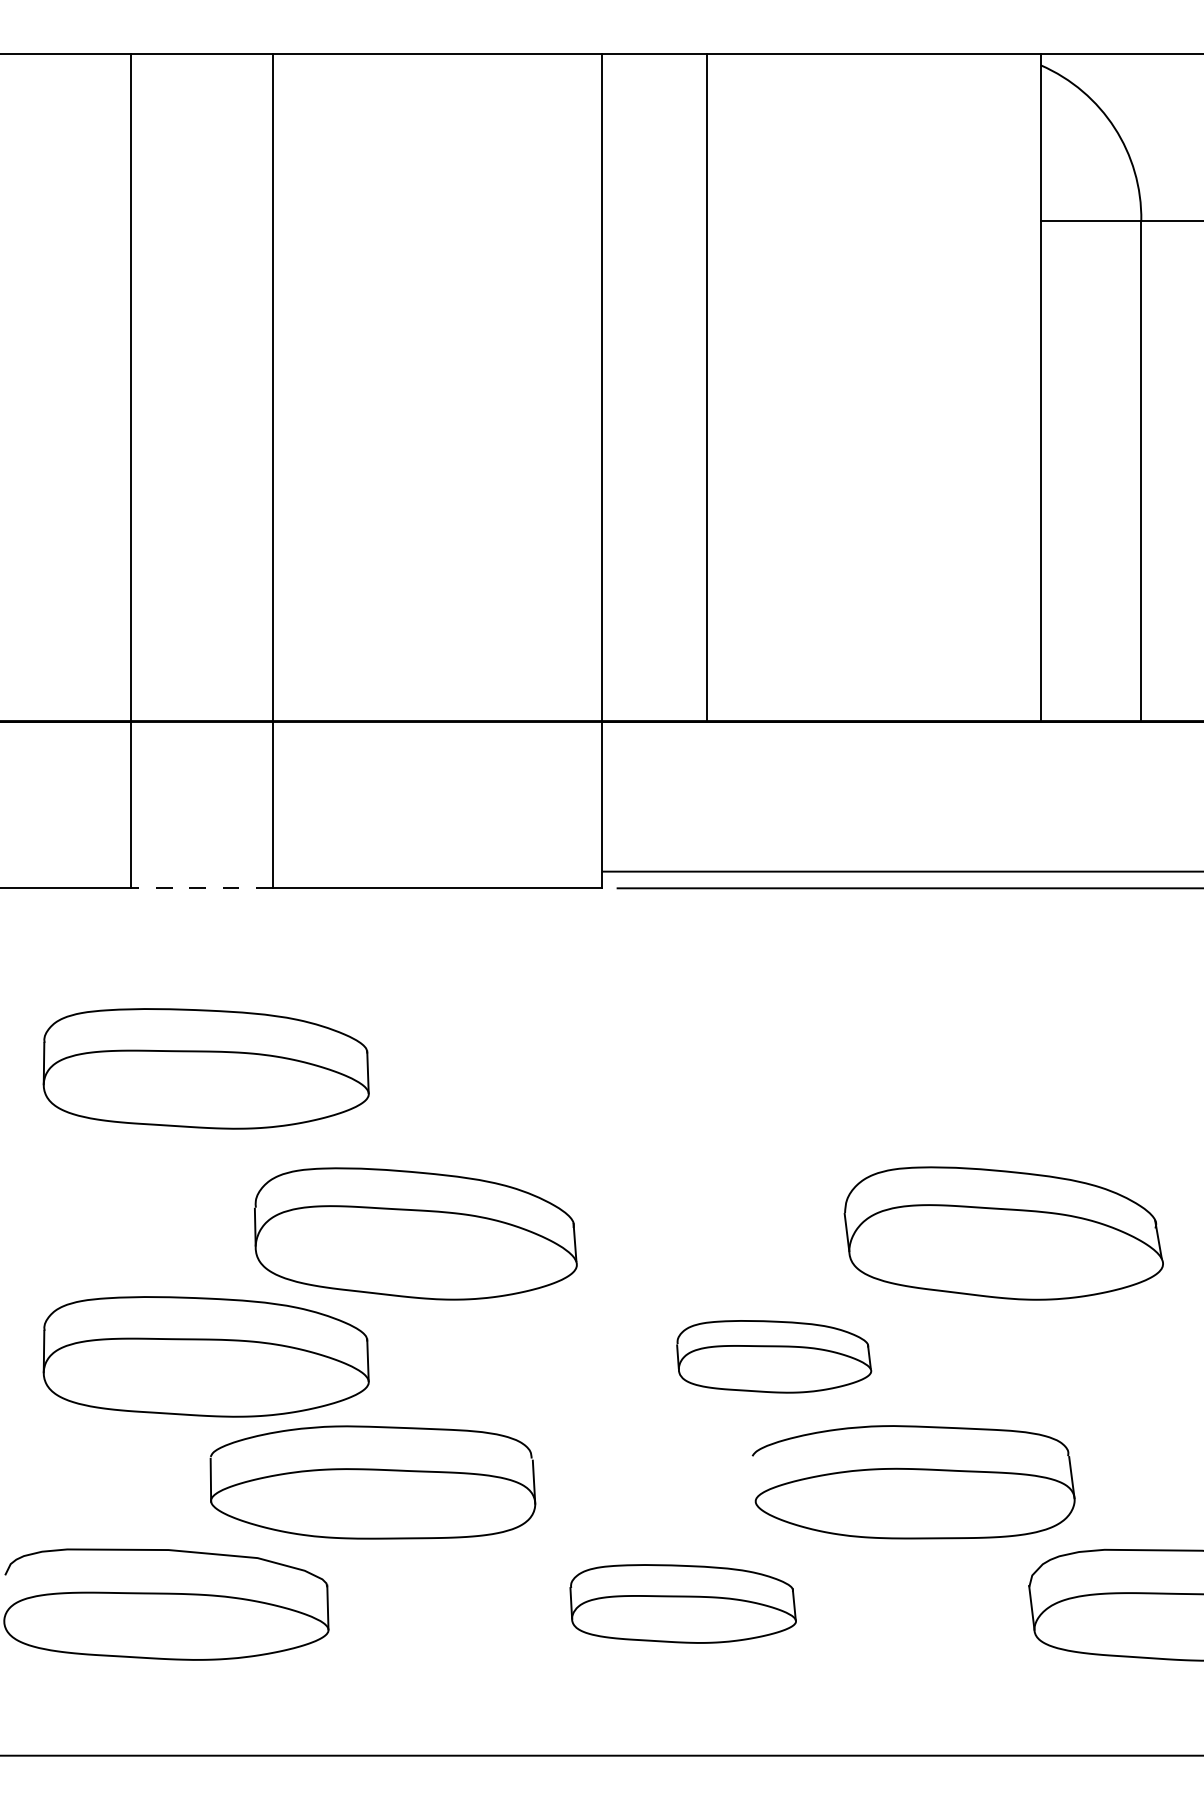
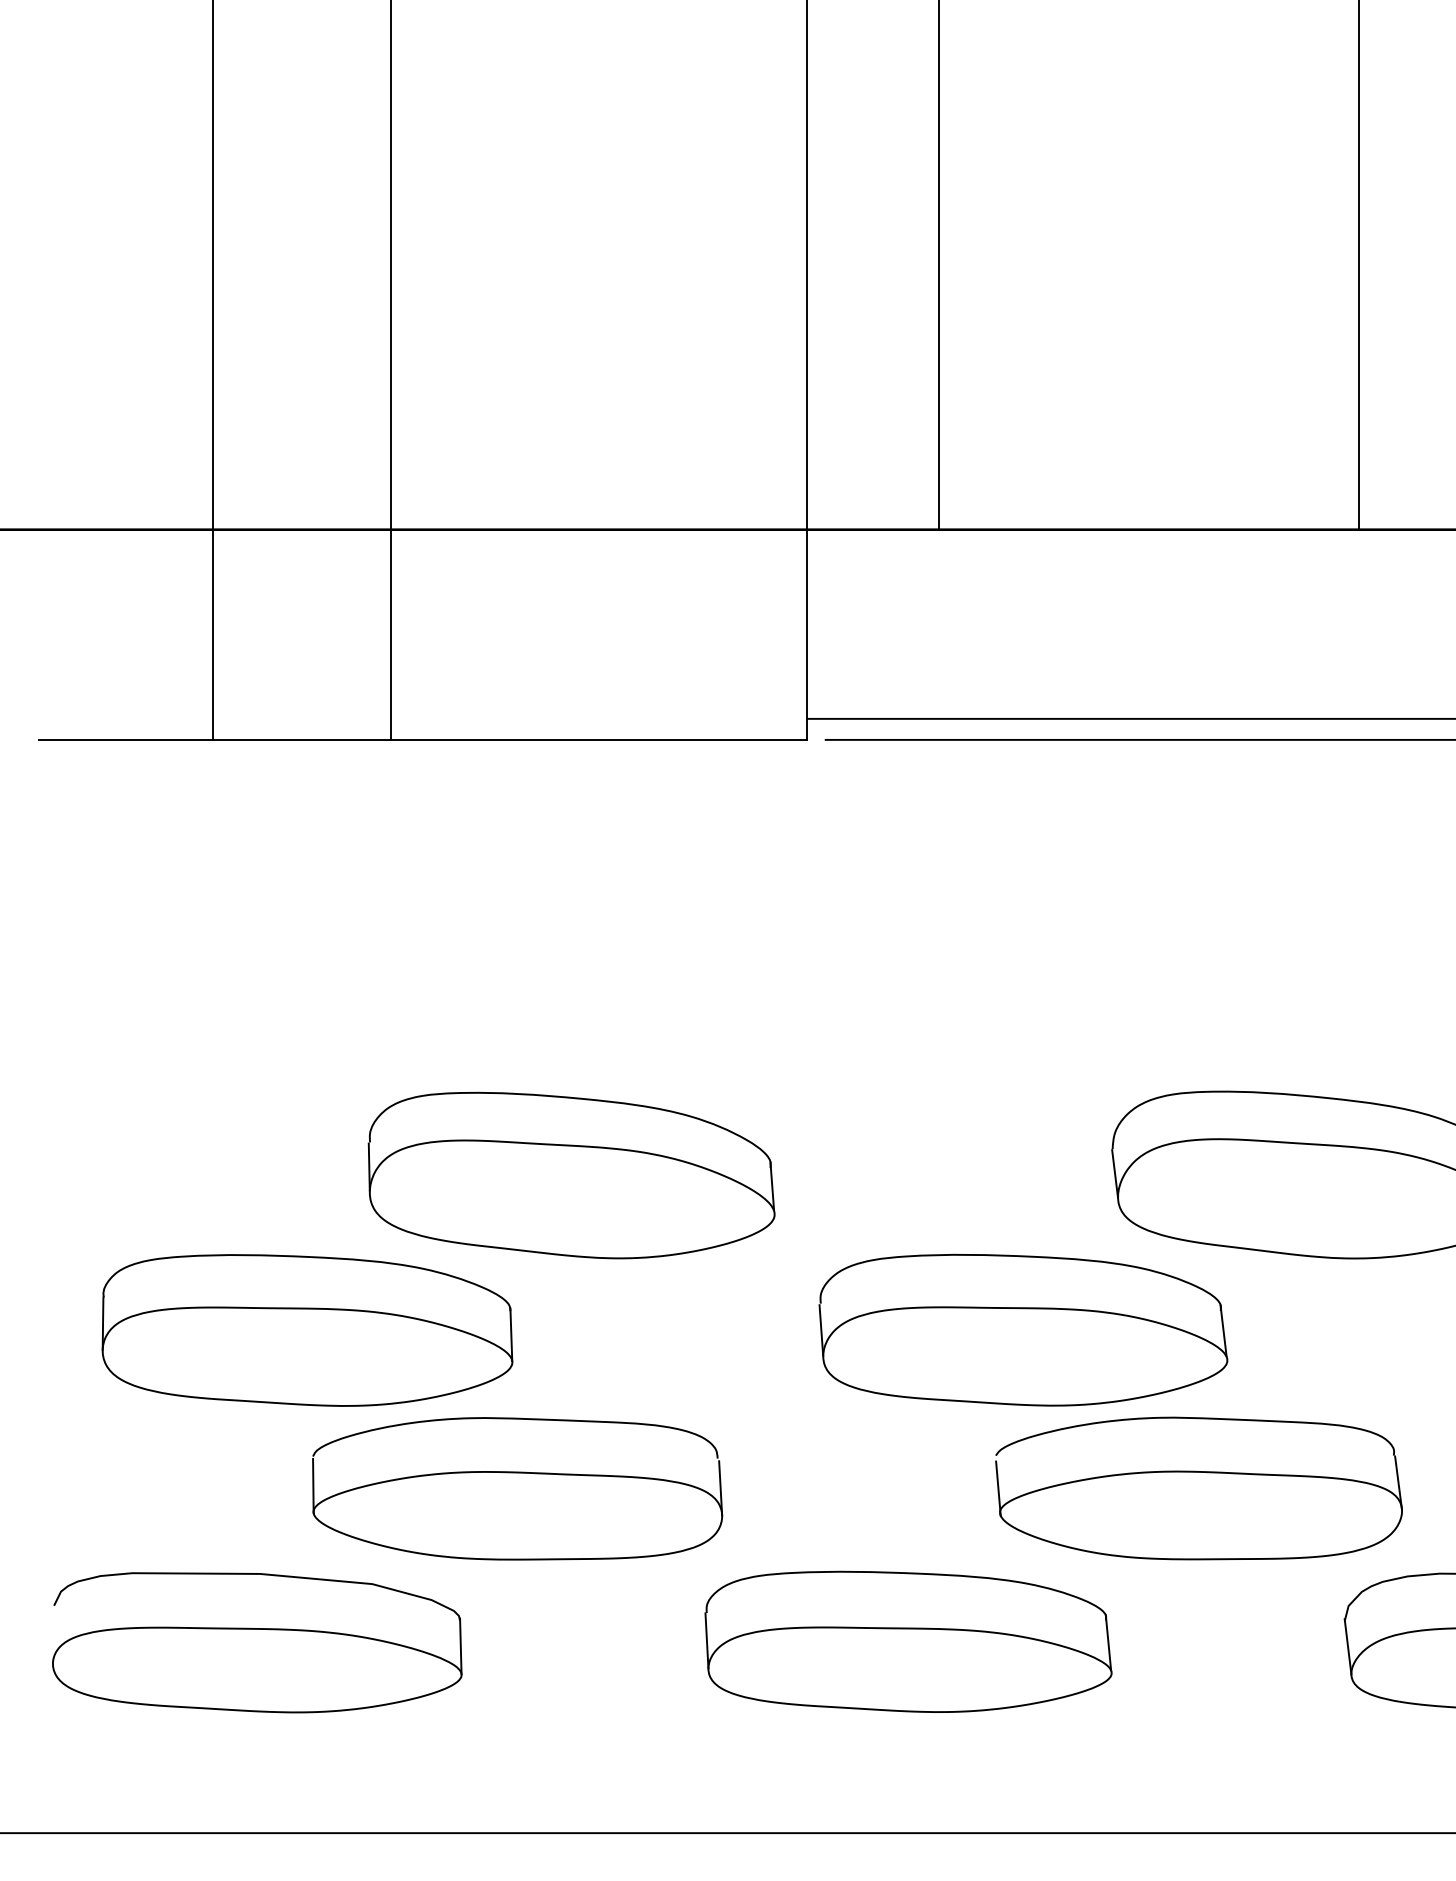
line: (201, 888) -> (301, 740), dashed -> solid
part: (205, 1068) -> (306, 967), removed
part: (773, 1356) -> (1022, 1330), size x1.67
line: (754, 1481) -> (998, 1487), added
part: (683, 1603) -> (909, 1641), size x1.43

